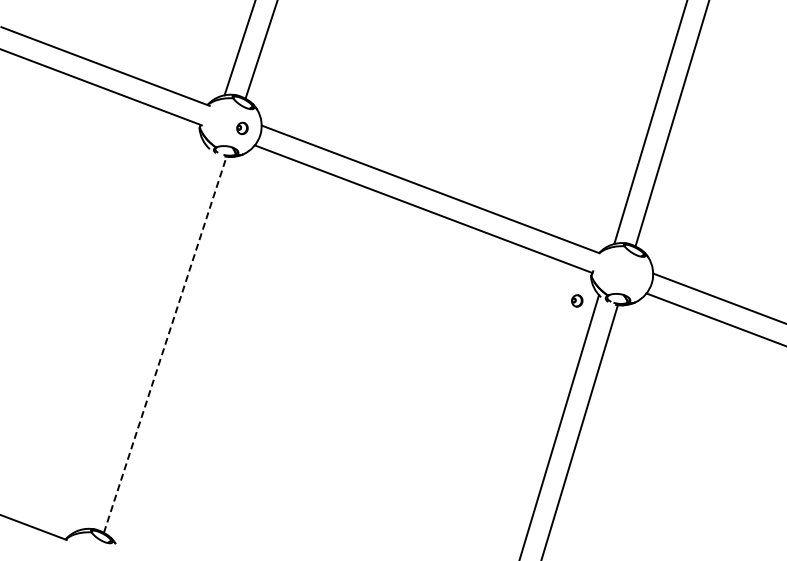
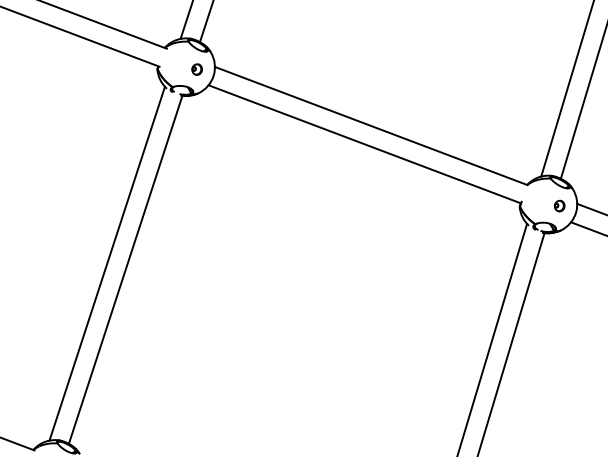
part: (577, 300) -> (559, 205), moved
line: (144, 338) -> (106, 263), added
line: (165, 344) -> (125, 269), dashed -> solid

